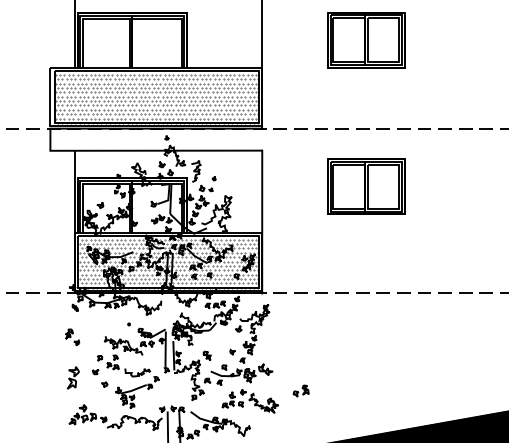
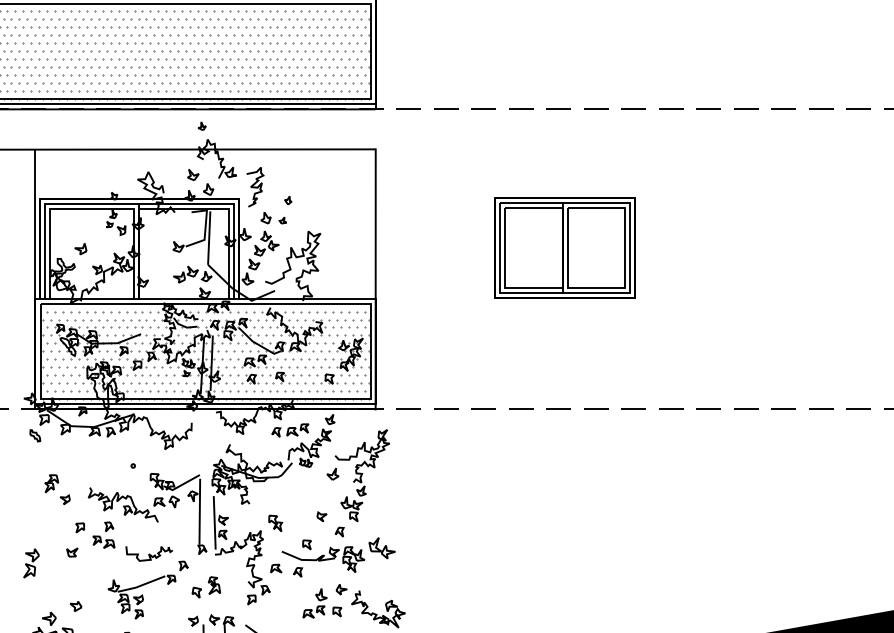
part: (366, 186) -> (565, 247), moved
part: (72, 337) -> (57, 489), moved
part: (72, 377) -> (30, 562), size x0.71
part: (104, 384) -> (75, 606), moved
part: (300, 390) -> (204, 586), moved

